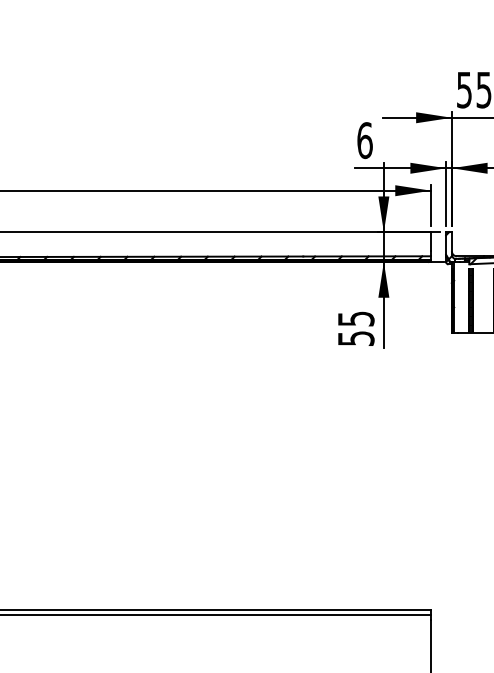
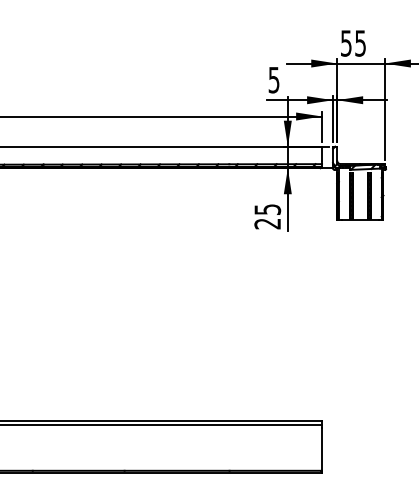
text: (364, 139) -> (273, 79), 6 -> 5
text: (355, 338) -> (267, 223), 55 -> 25

